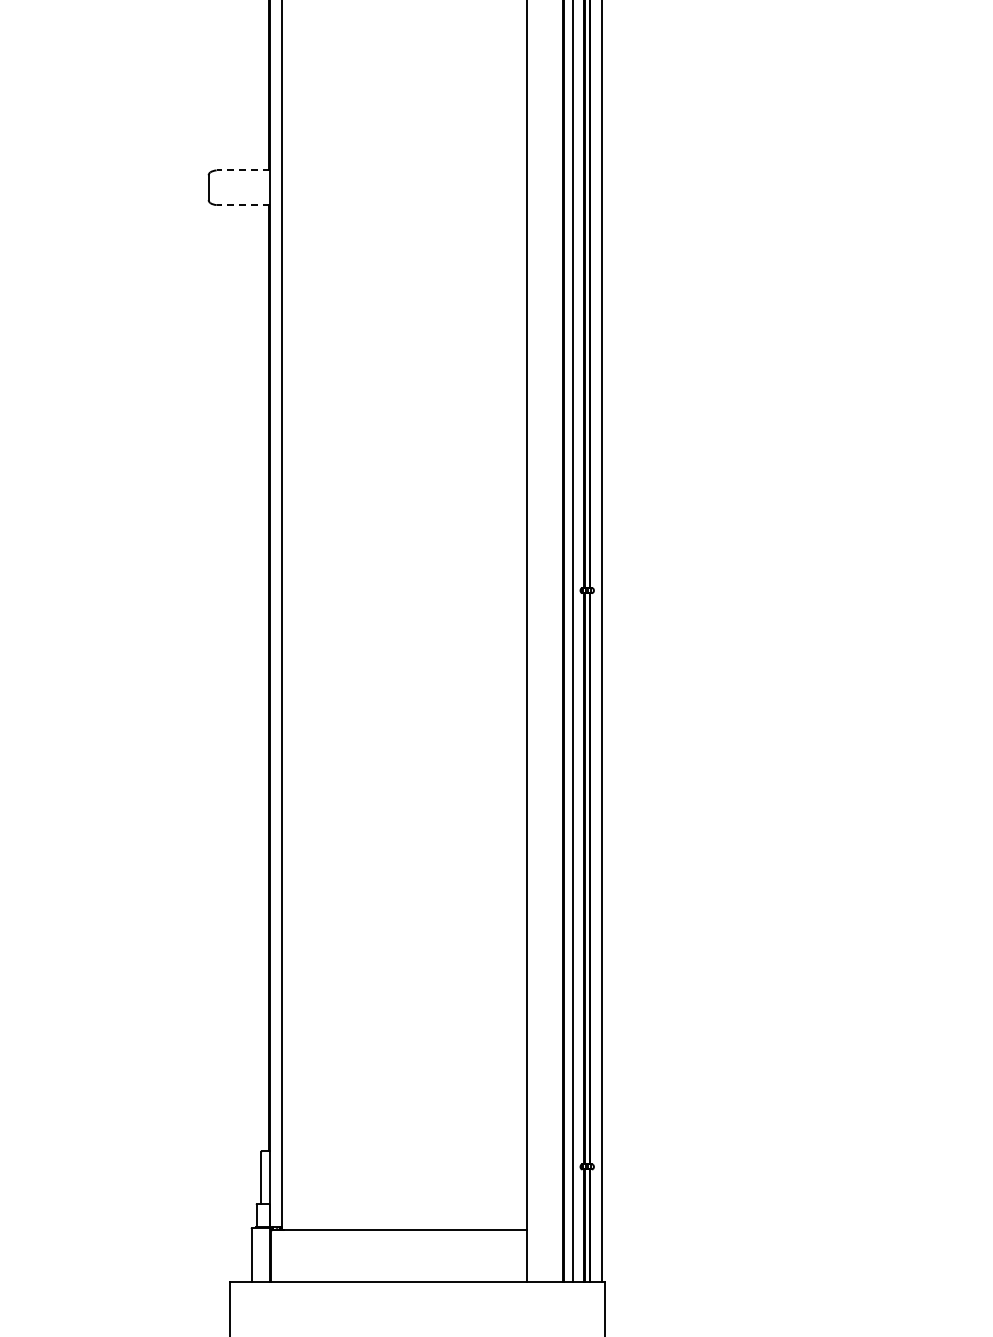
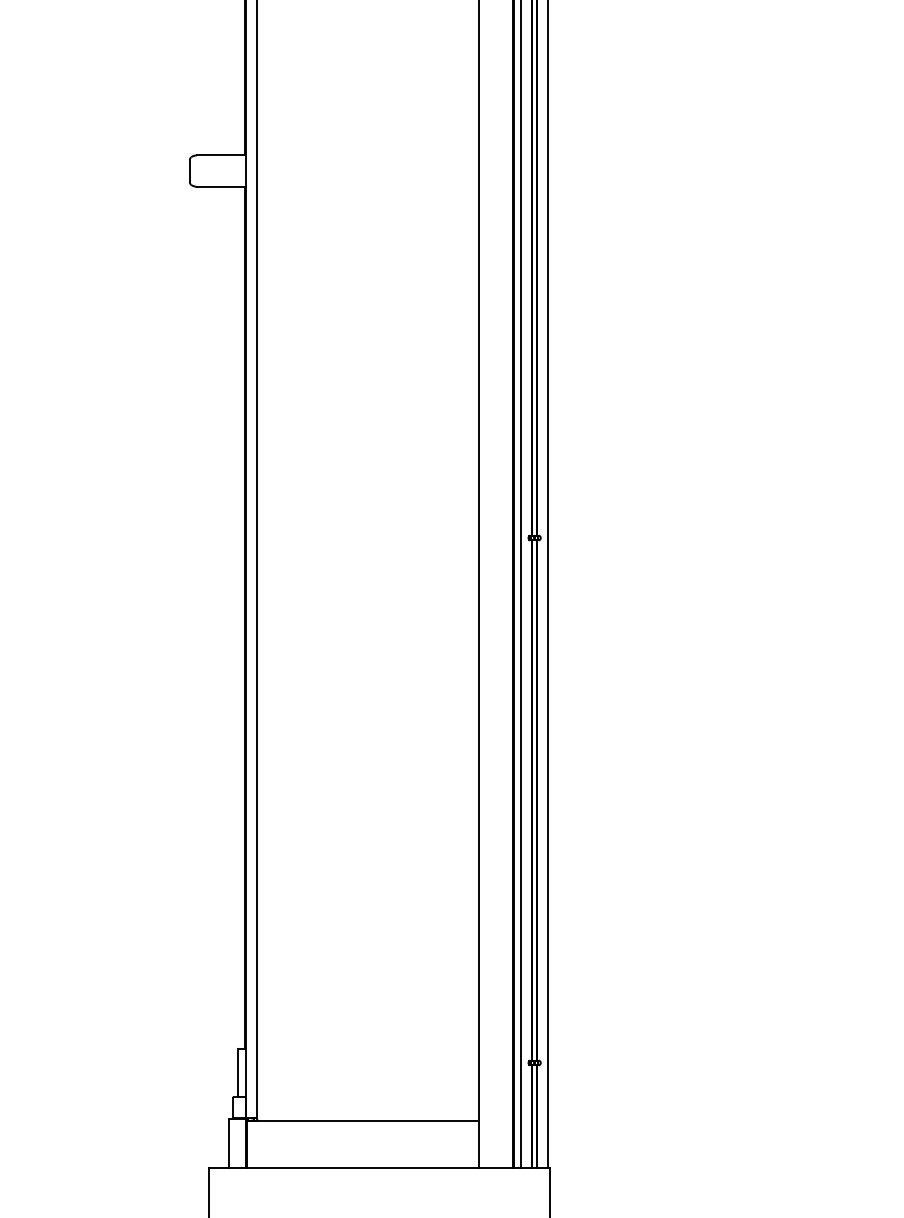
line: (243, 170) -> (221, 155), dashed -> solid
line: (243, 204) -> (221, 186), dashed -> solid

